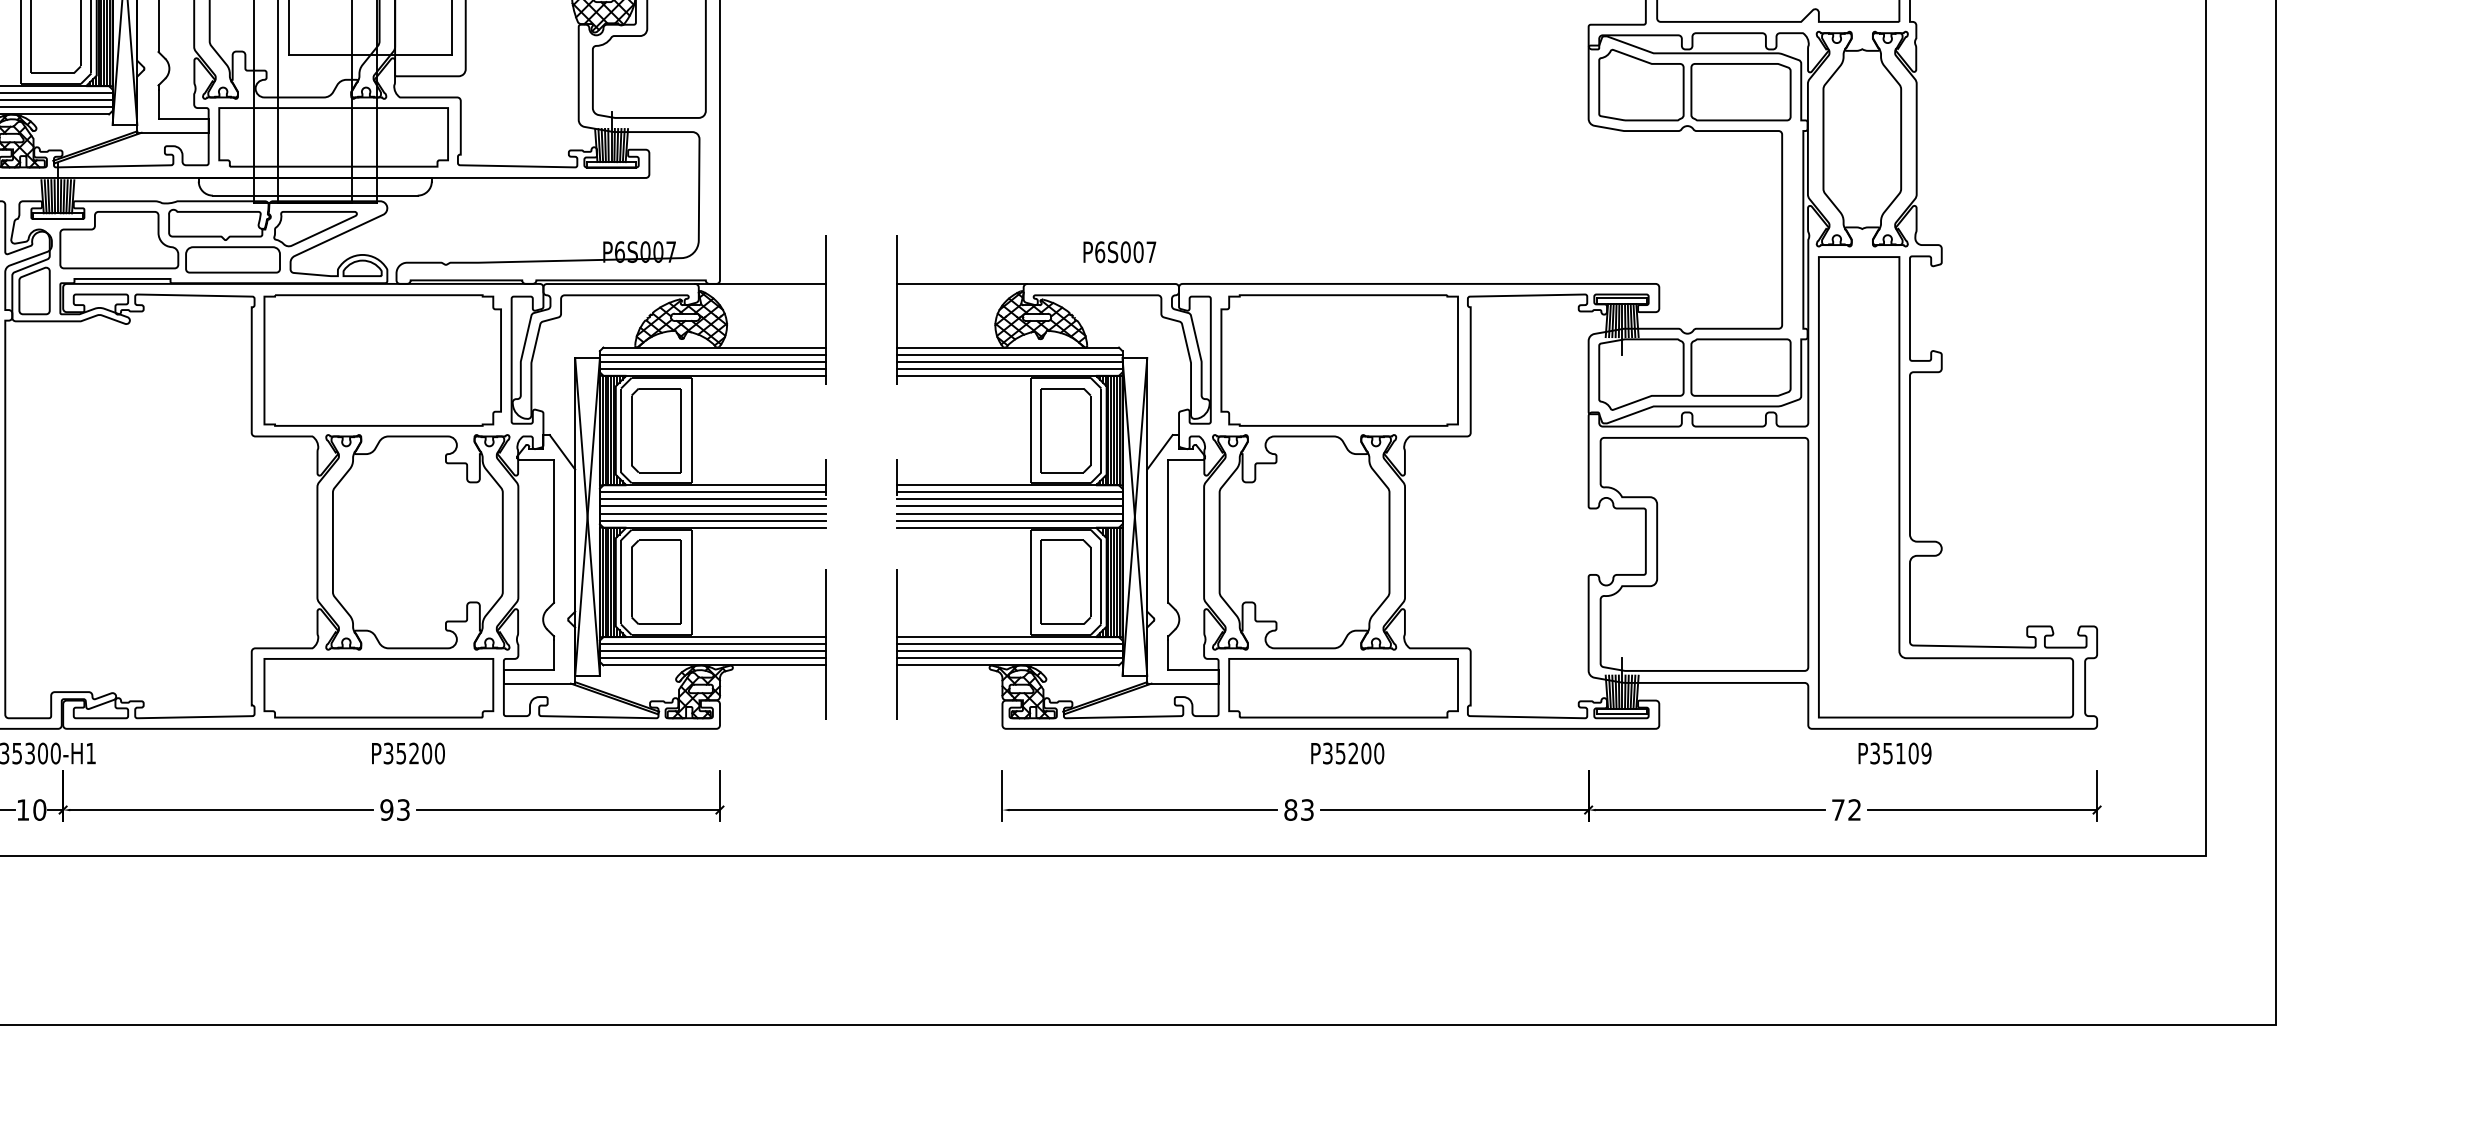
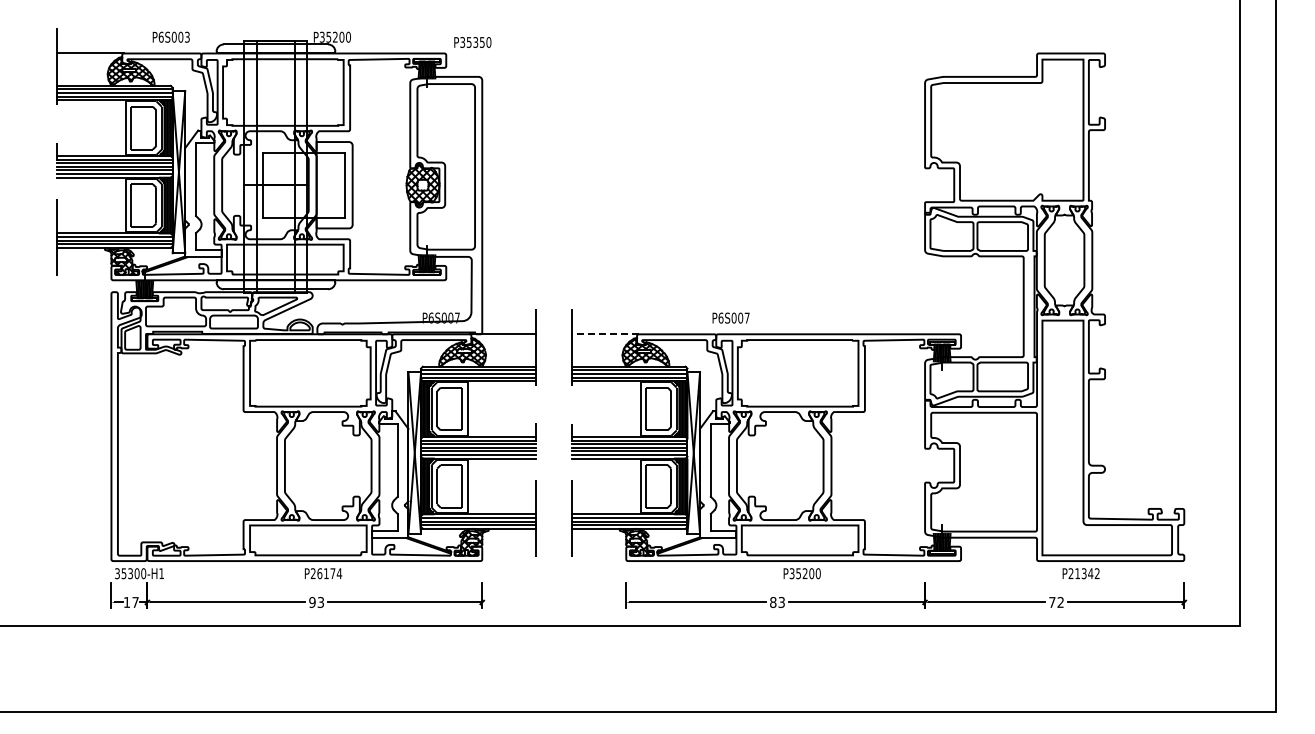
text: (1118, 250) -> (730, 317), moved
line: (961, 284) -> (605, 334), solid -> dashed
text: (414, 753) -> (326, 573), P35200 -> P26174
text: (1899, 753) -> (1083, 573), P35109 -> P21342
text: (39, 810) -> (135, 602), 10 -> 17

